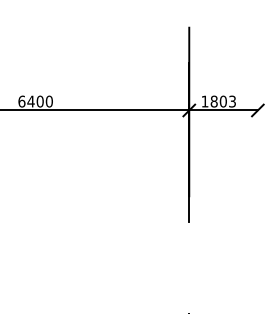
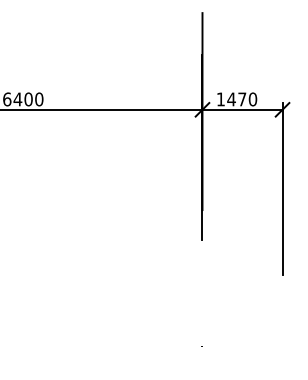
text: (223, 101) -> (242, 99), 1803 -> 1470
line: (257, 178) -> (282, 189), added

